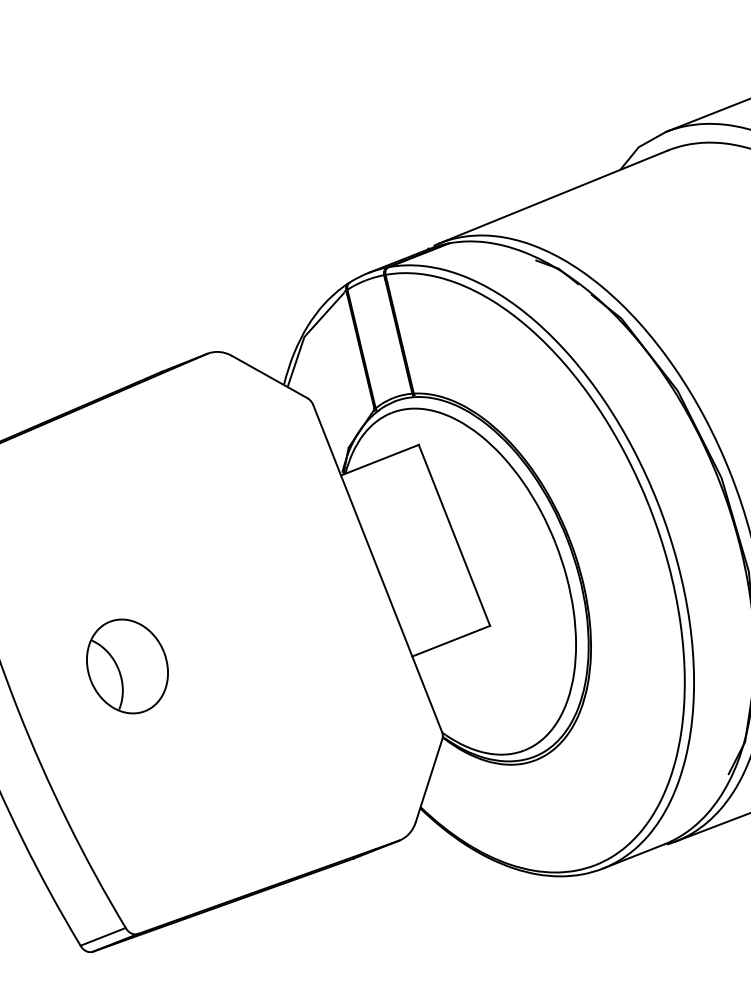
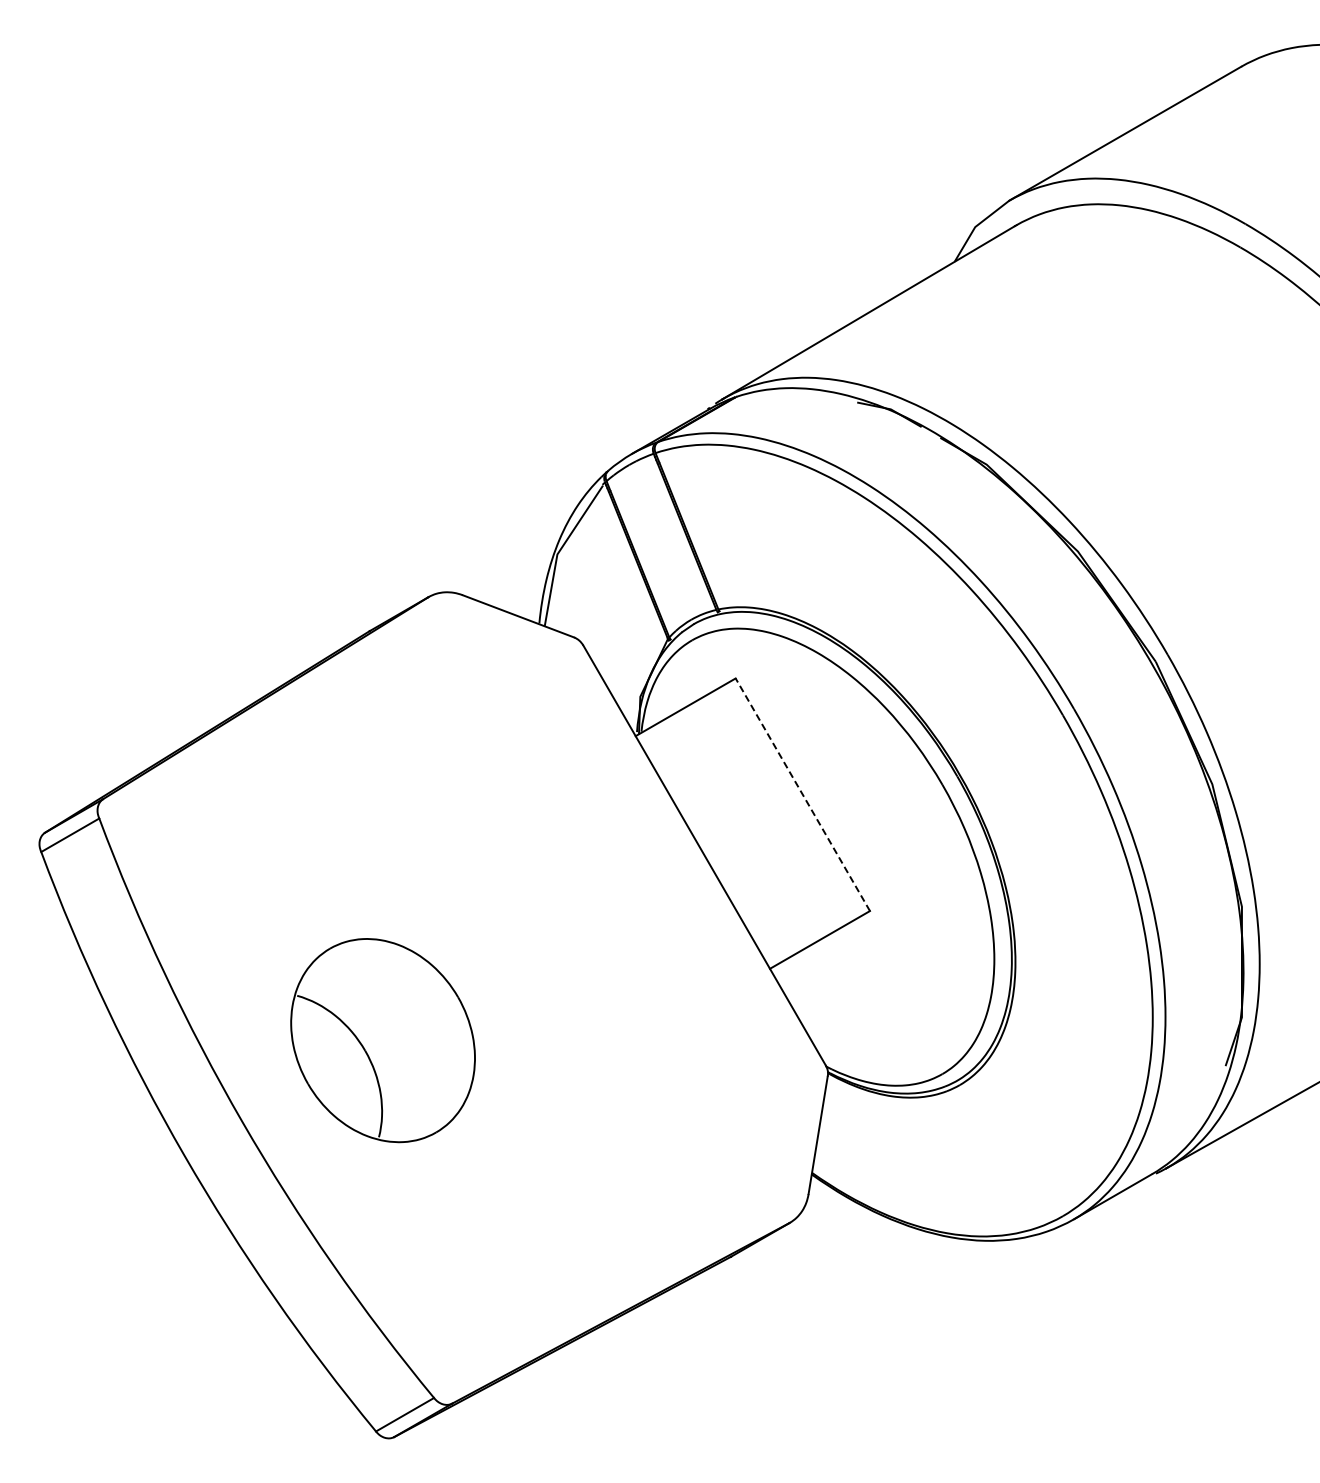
line: (454, 535) -> (802, 794), solid -> dashed
part: (127, 666) -> (382, 1040), size x1.6

